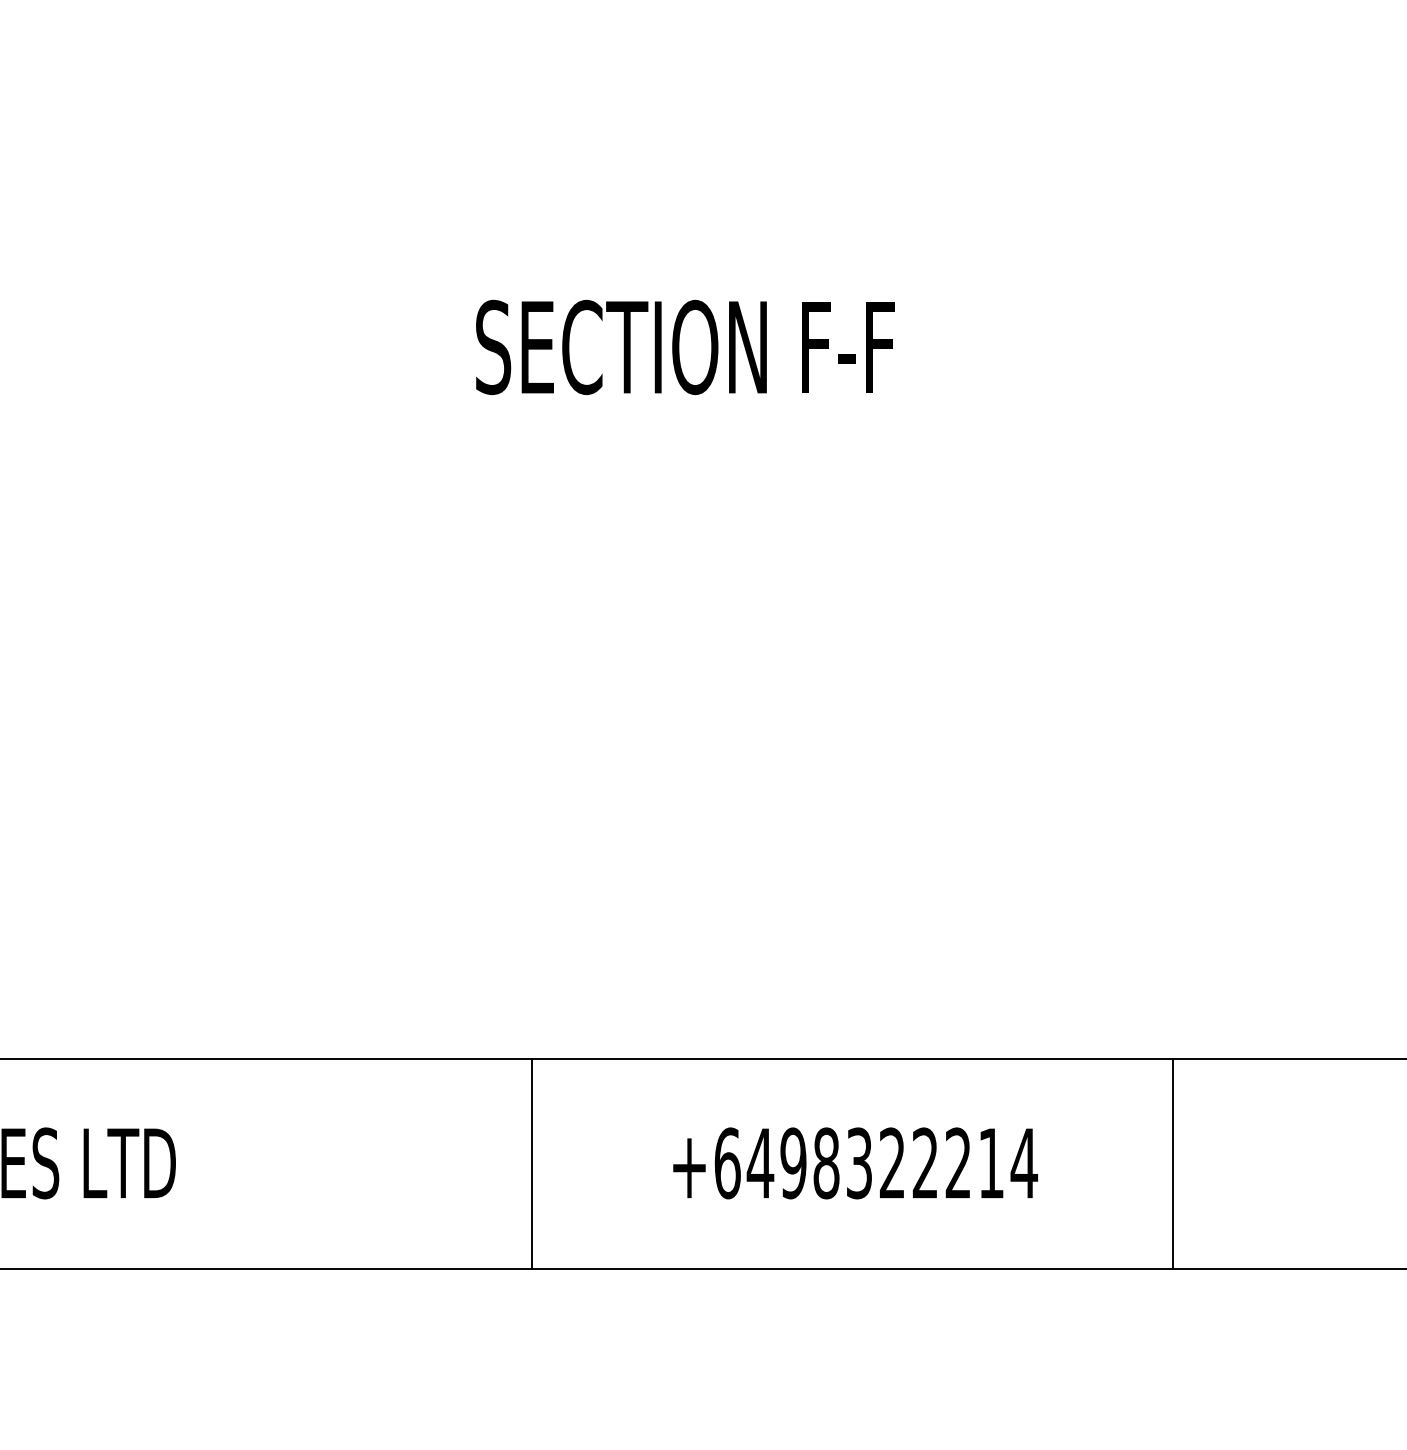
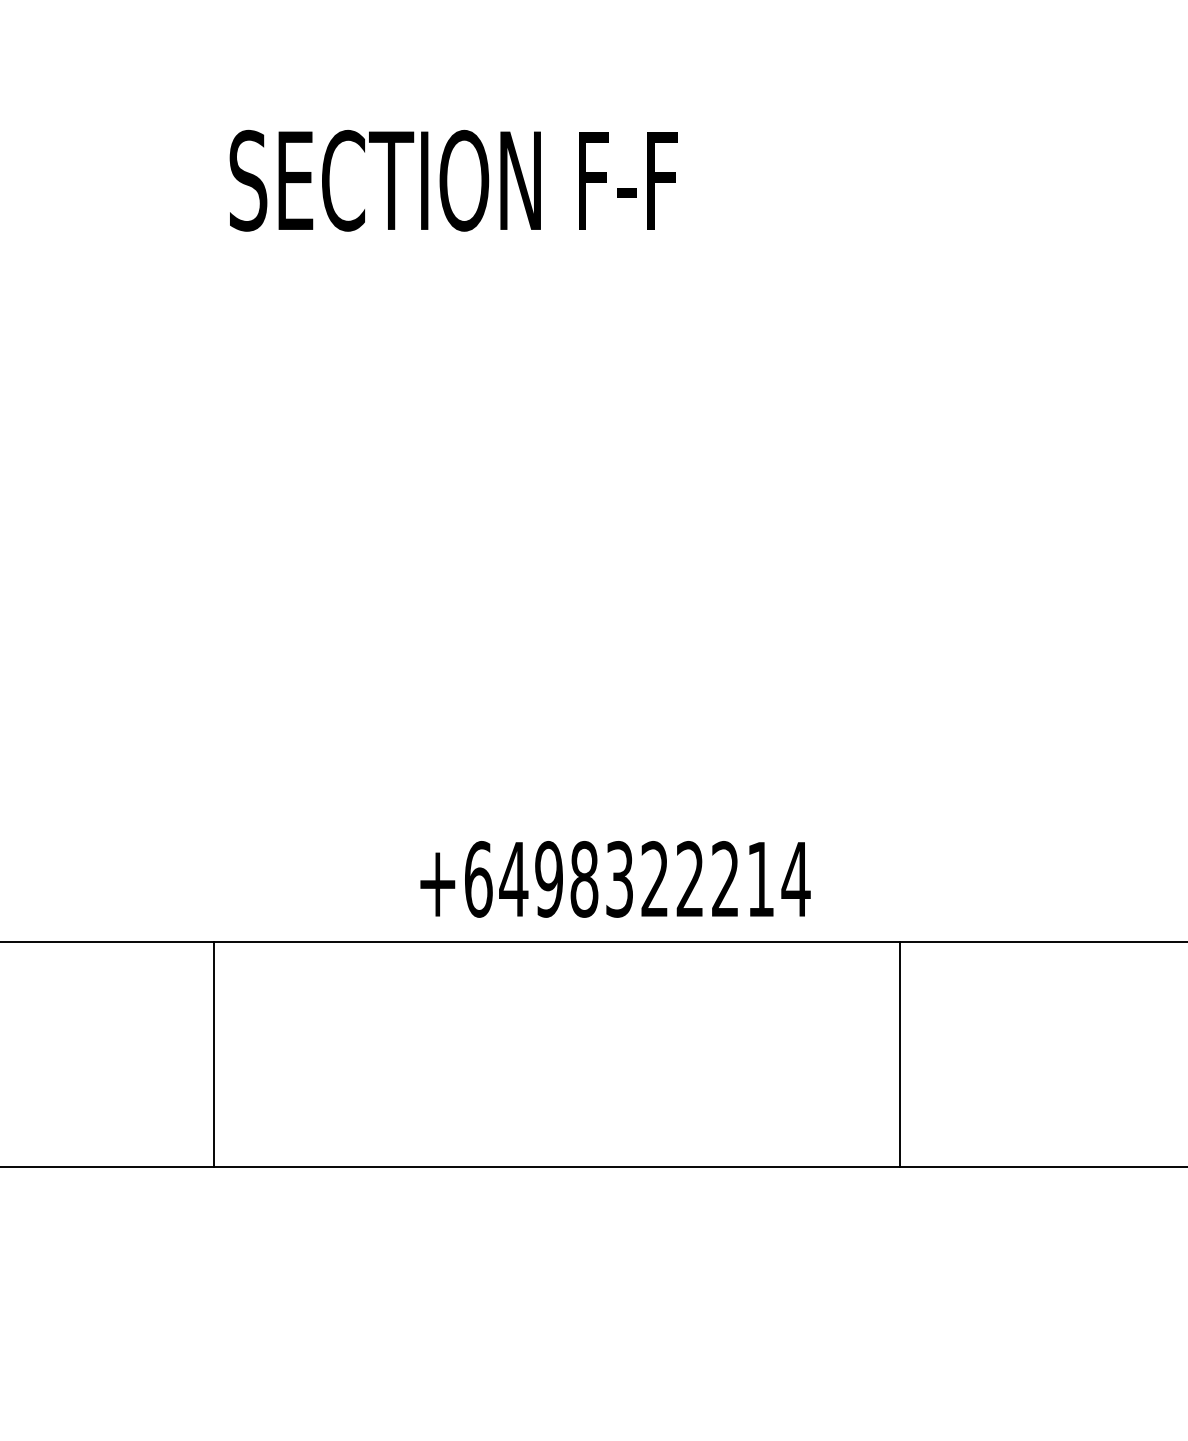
line: (532, 1163) -> (214, 1053), moved
text: (855, 1163) -> (615, 879), moved
line: (1172, 1163) -> (900, 1053), moved

